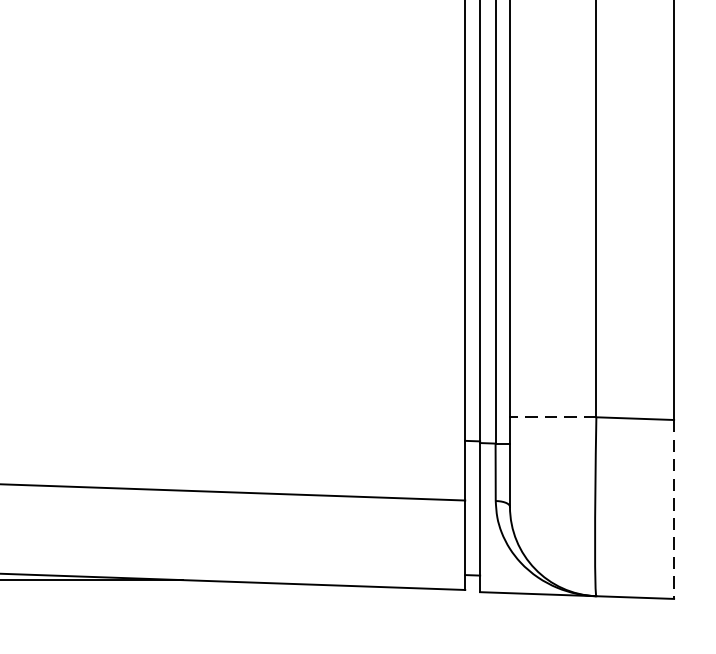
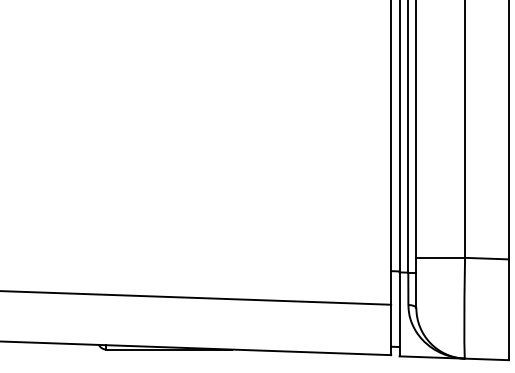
line: (552, 416) -> (440, 257), dashed -> solid
line: (673, 510) -> (508, 310), dashed -> solid

